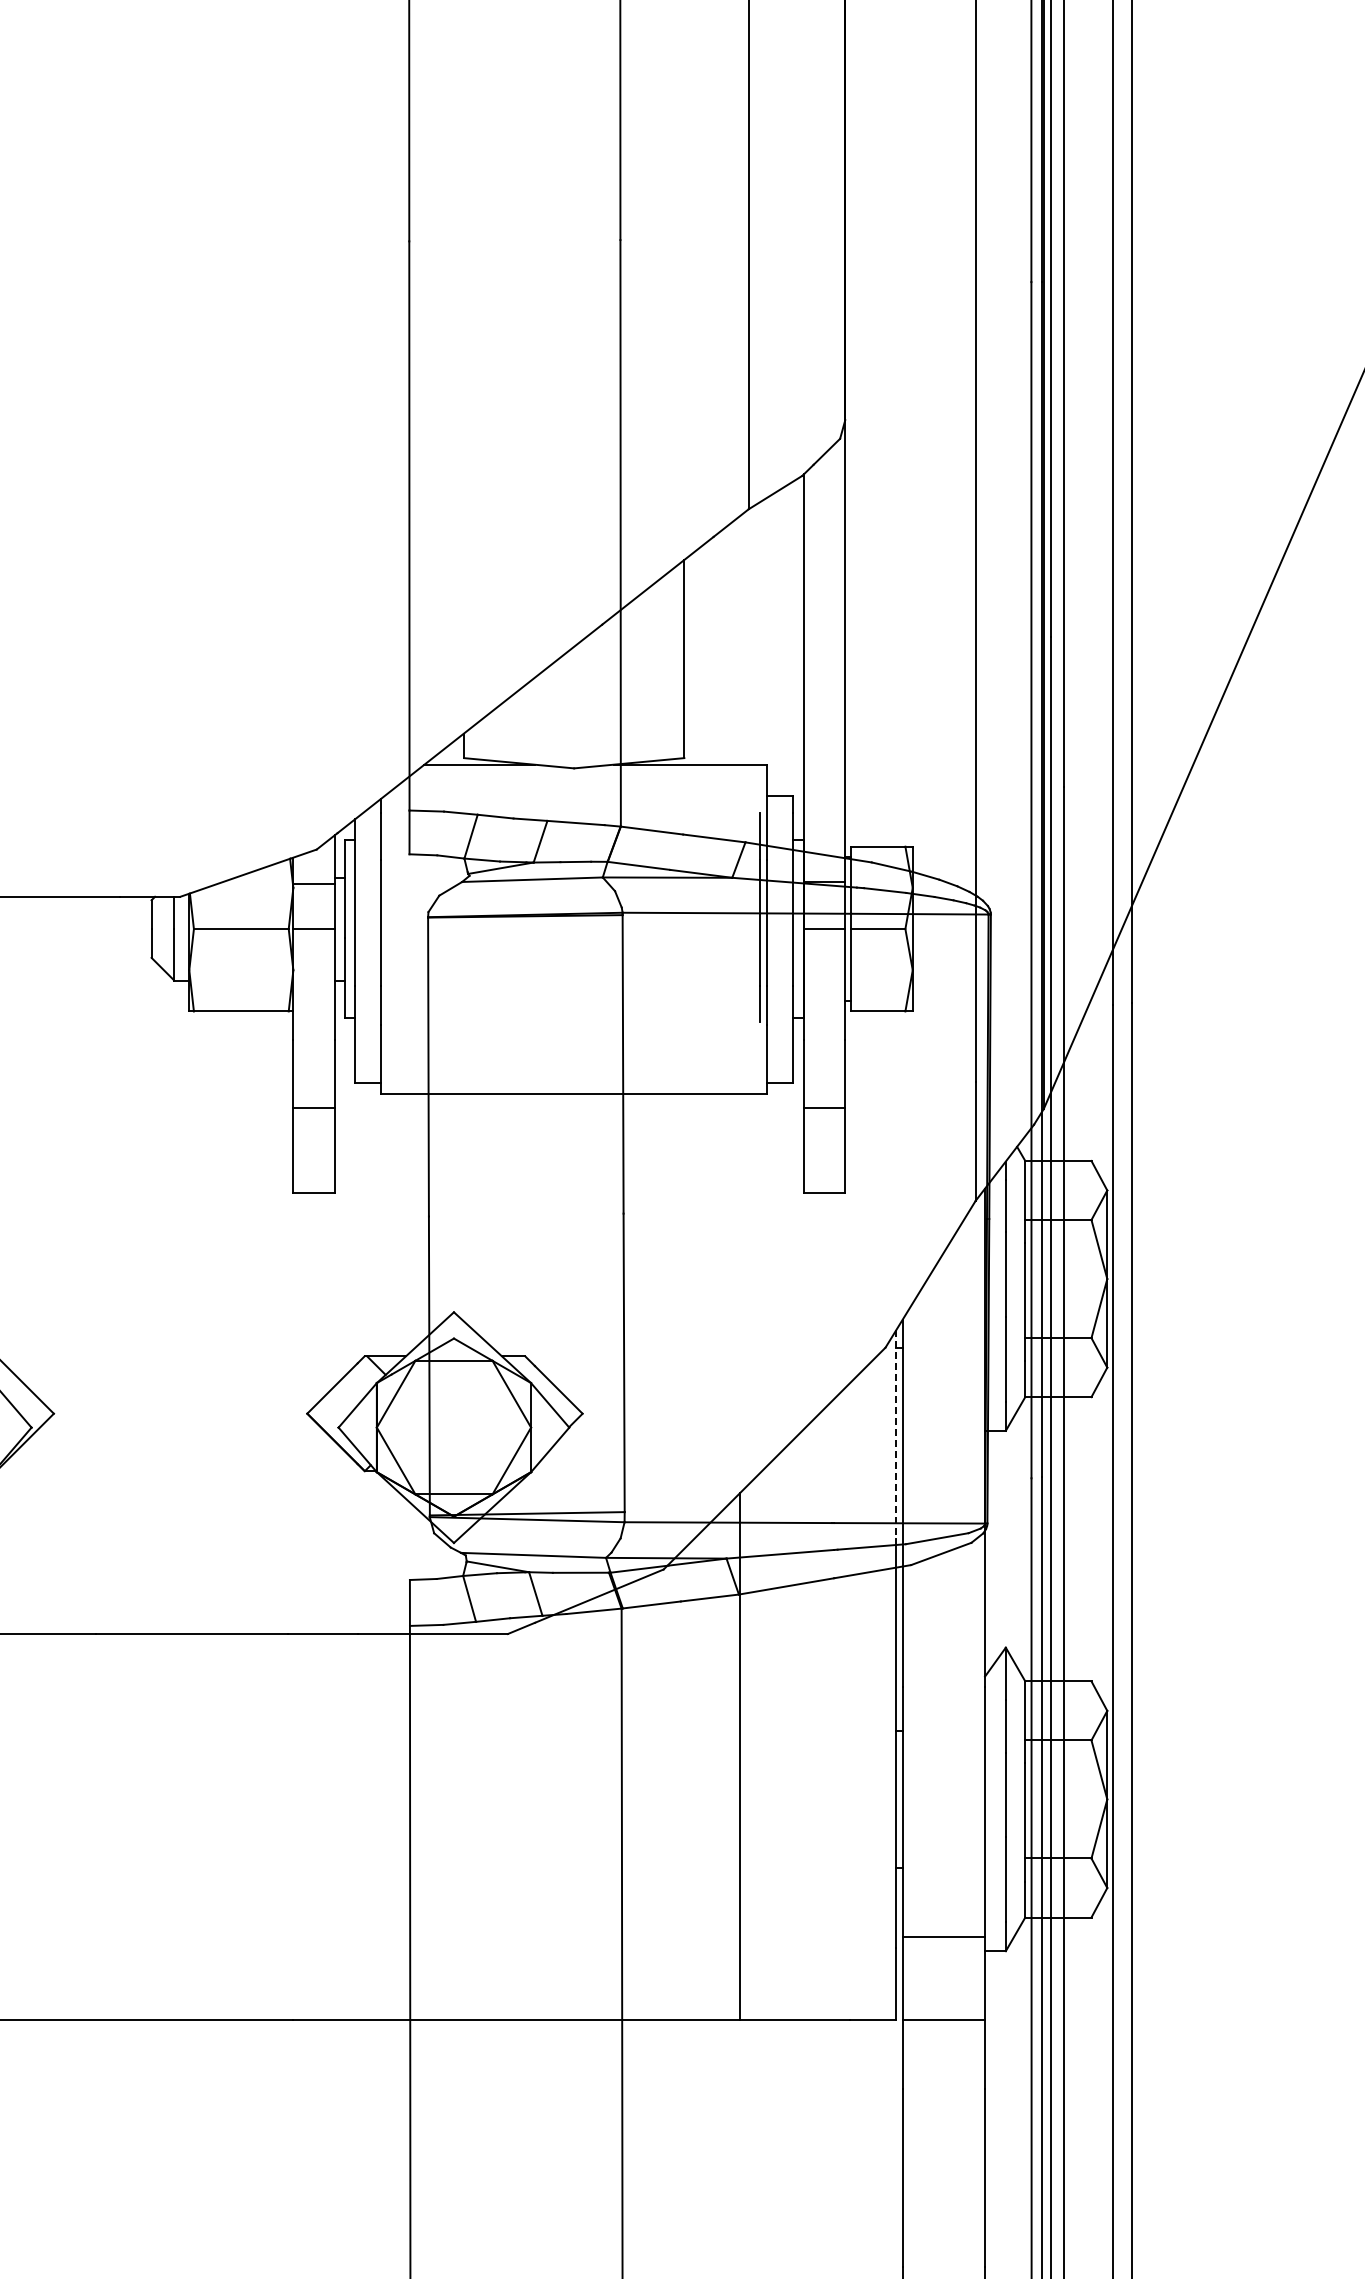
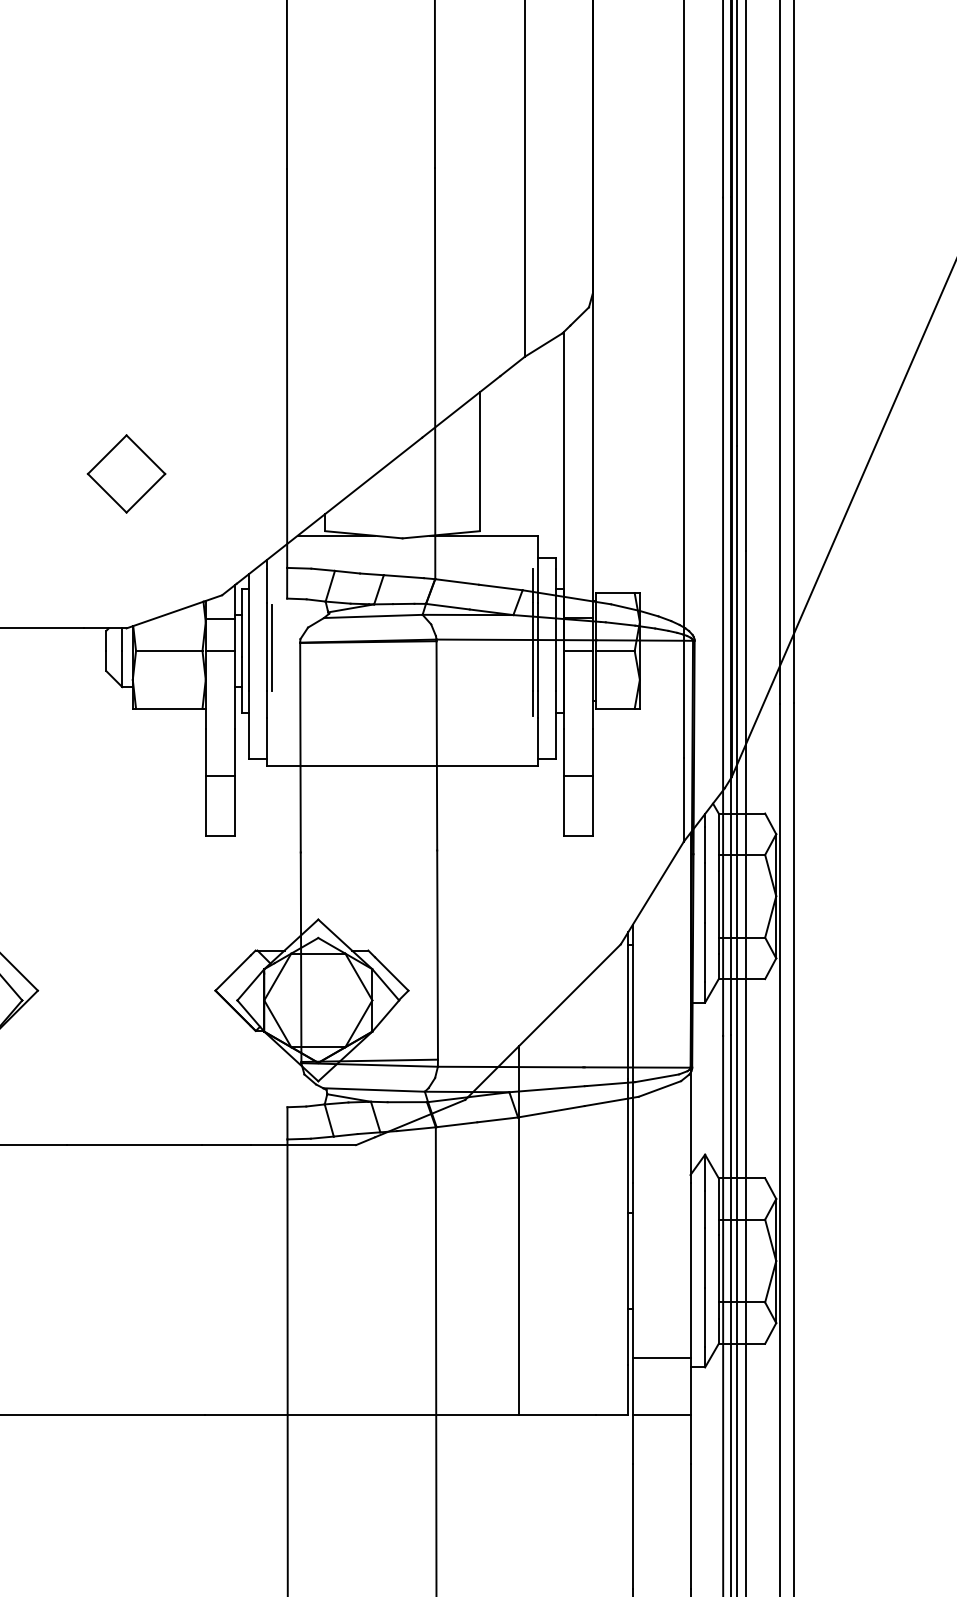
part: (180, 676) -> (126, 473), added
line: (387, 924) -> (271, 647), added
line: (896, 1435) -> (628, 1005), dashed -> solid

